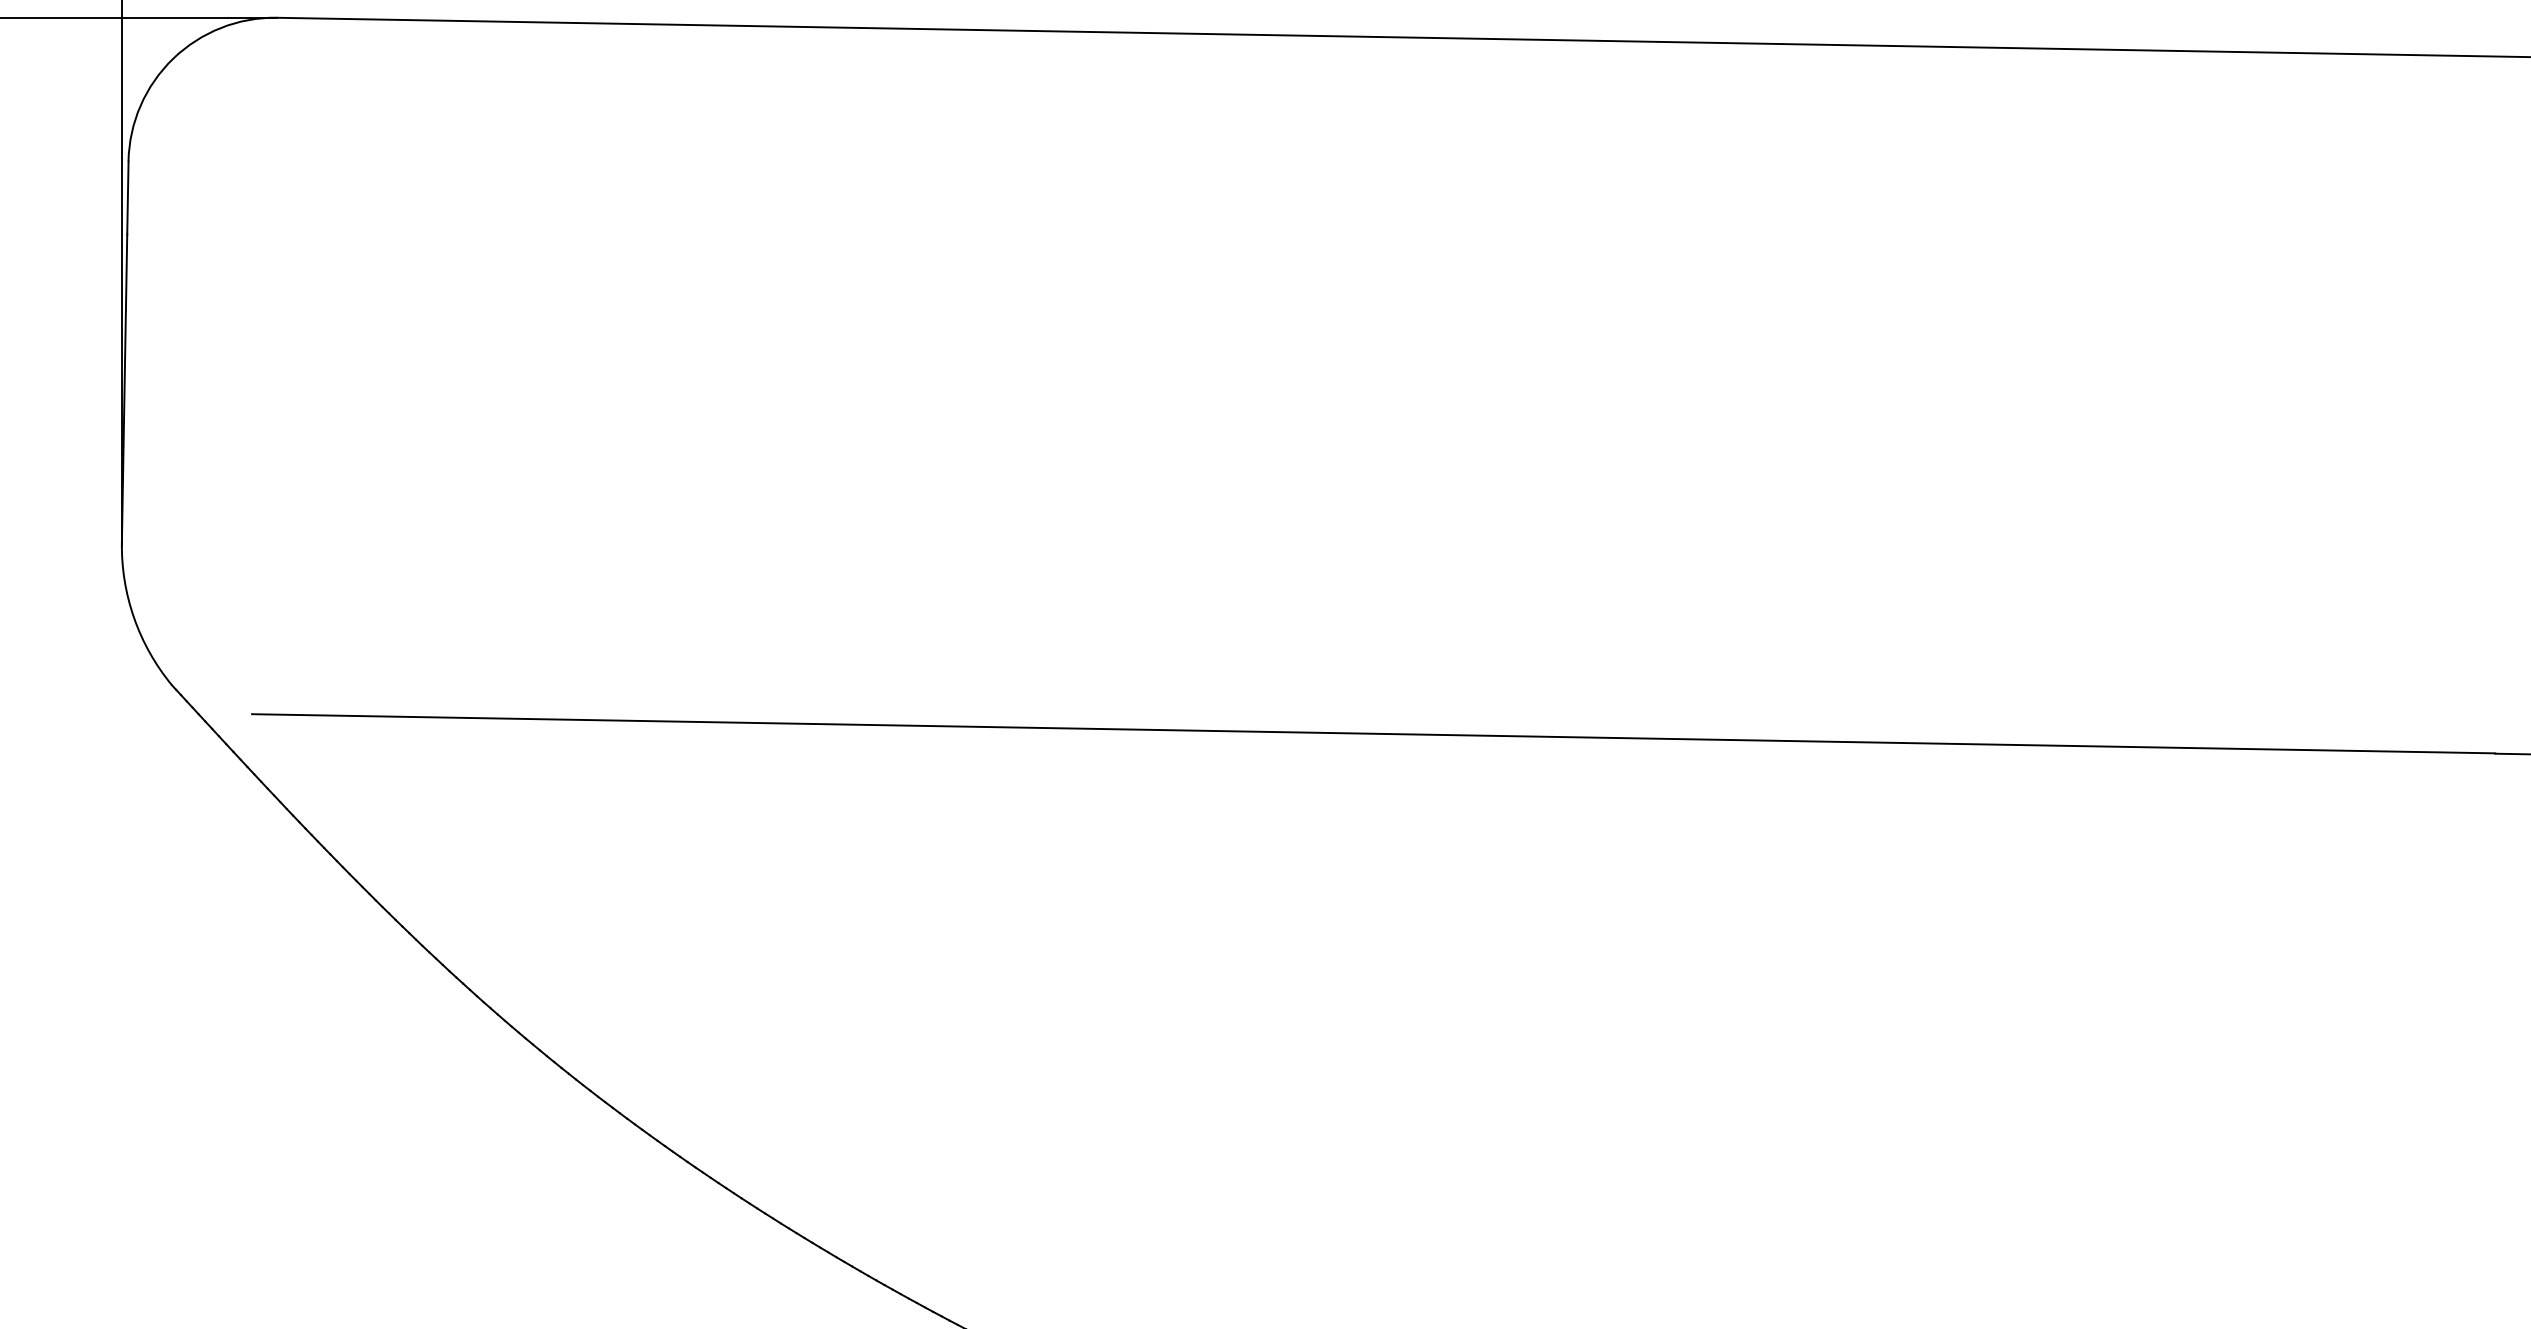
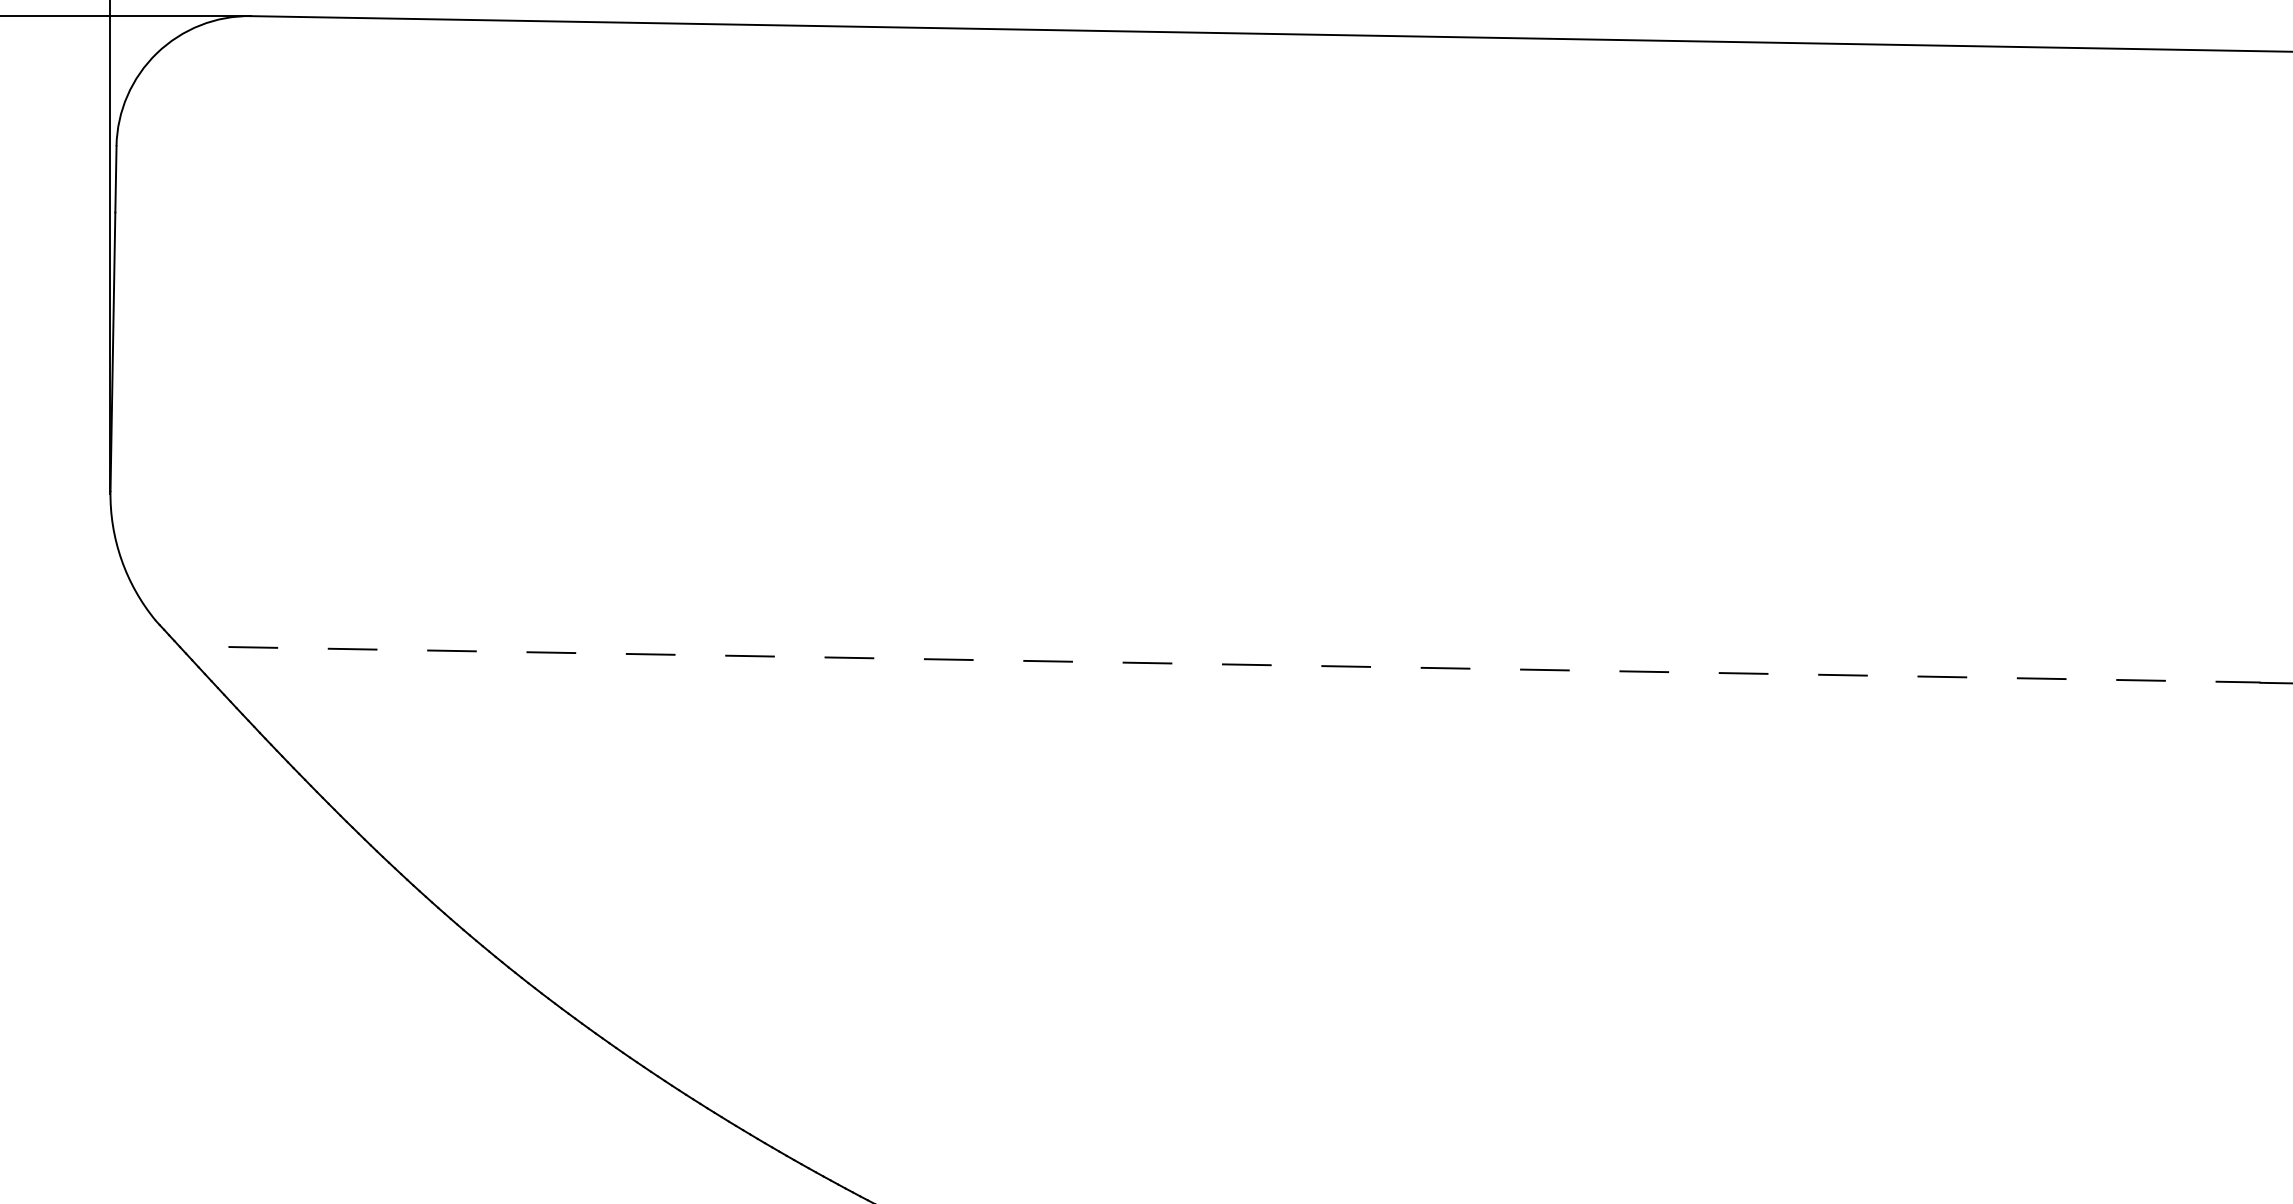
line: (1373, 733) -> (1244, 664), solid -> dashed

